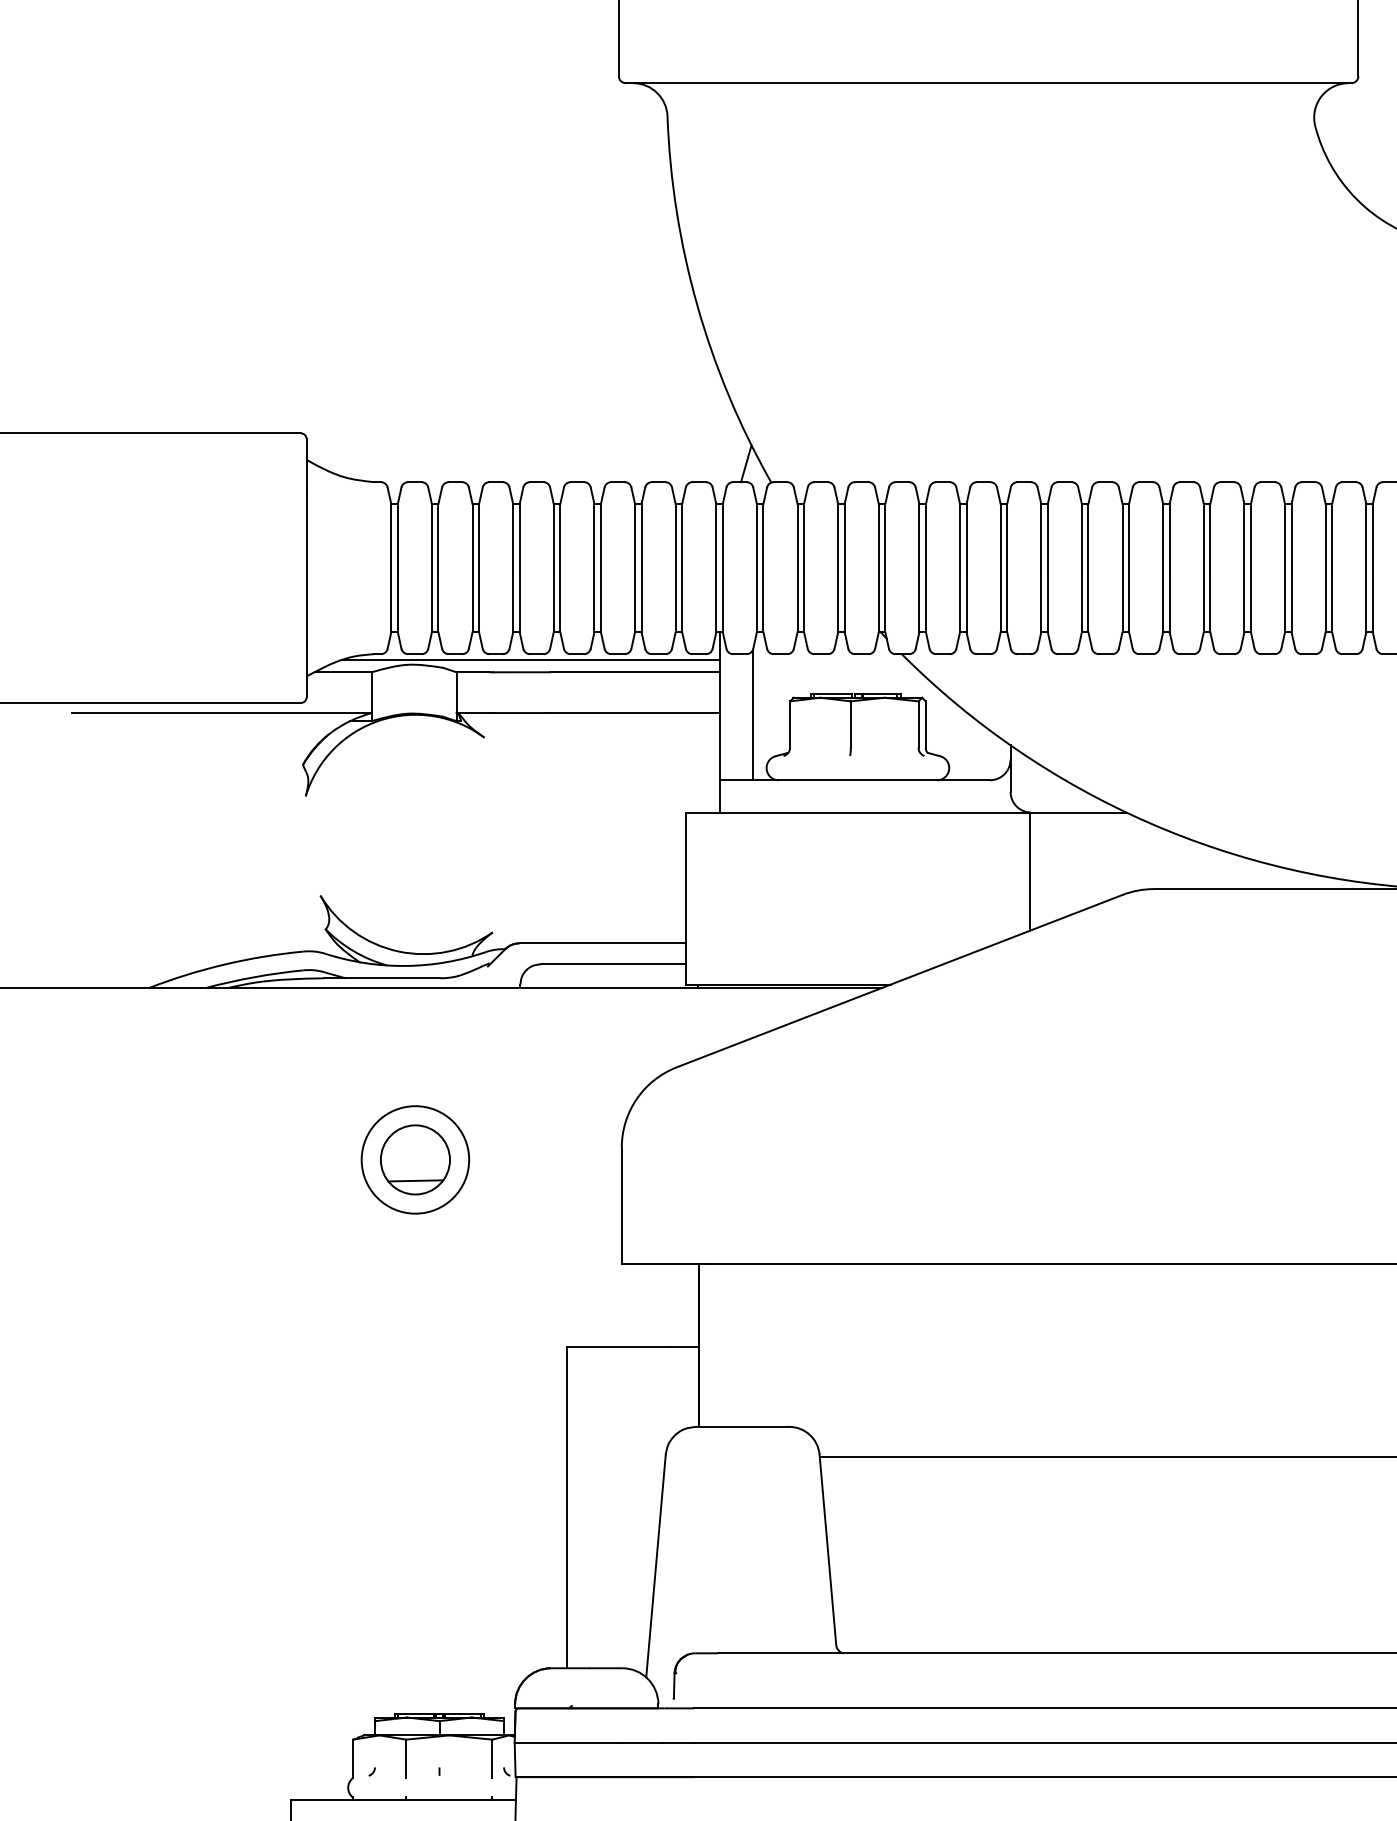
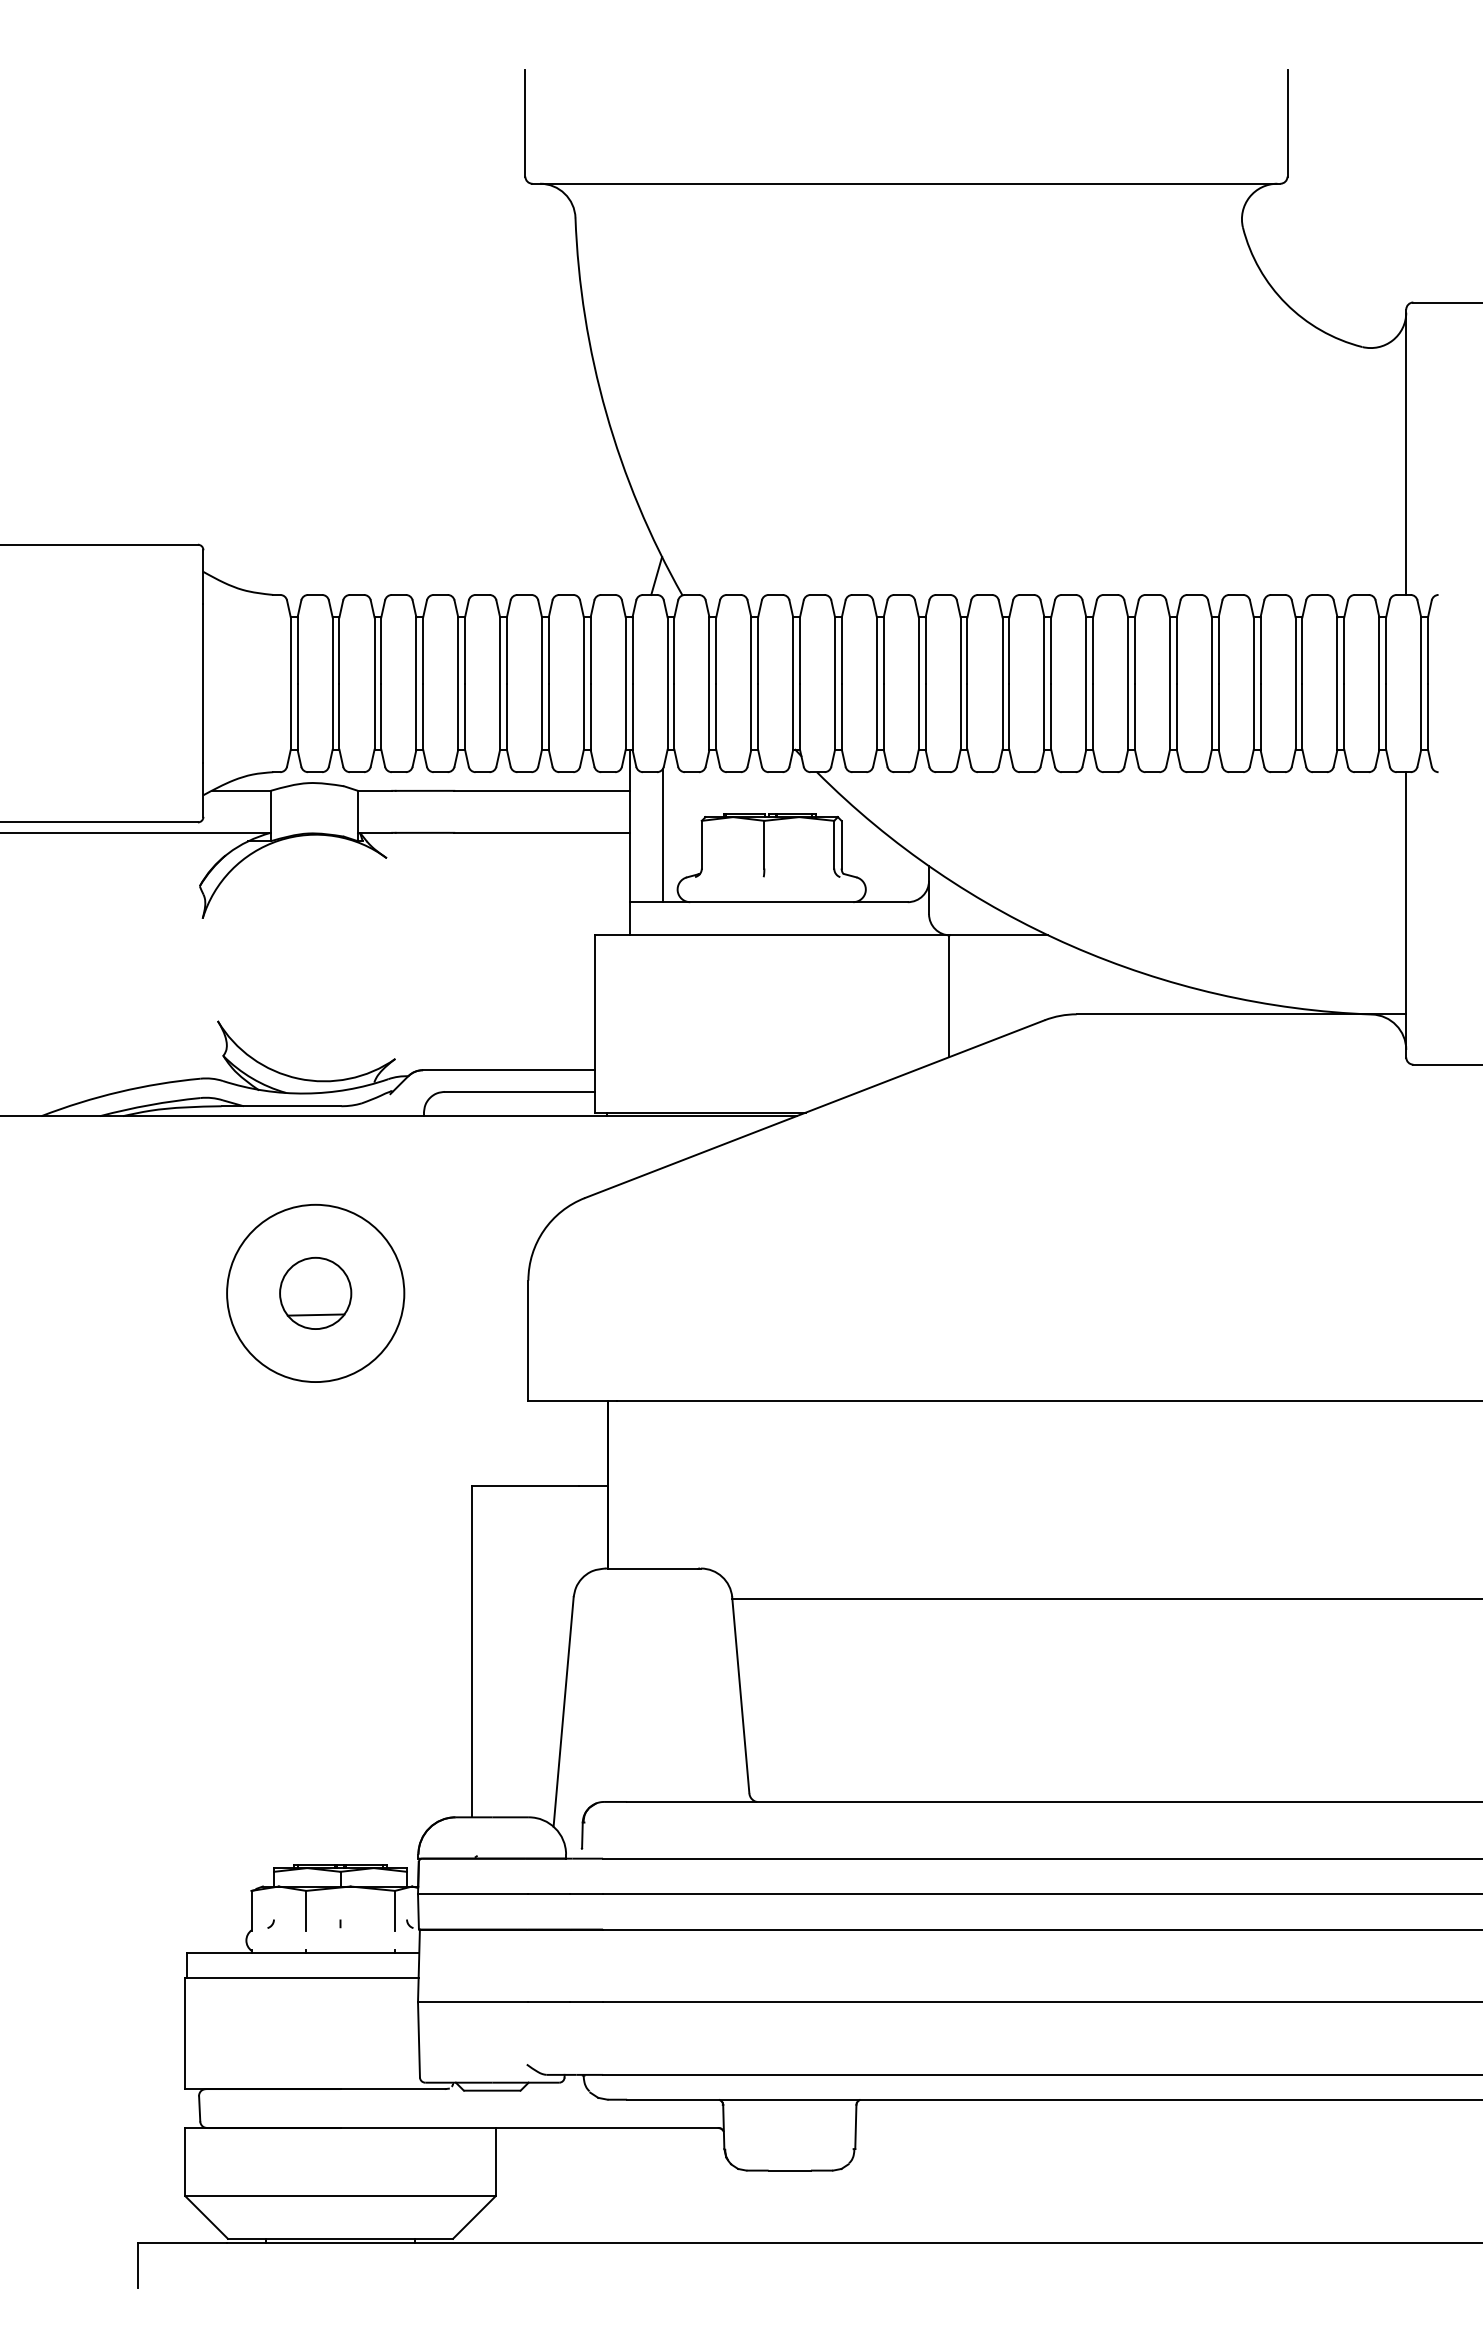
line: (530, 660) -> (434, 778), removed
circle: (415, 1159) -> (315, 1293), size x1.6

